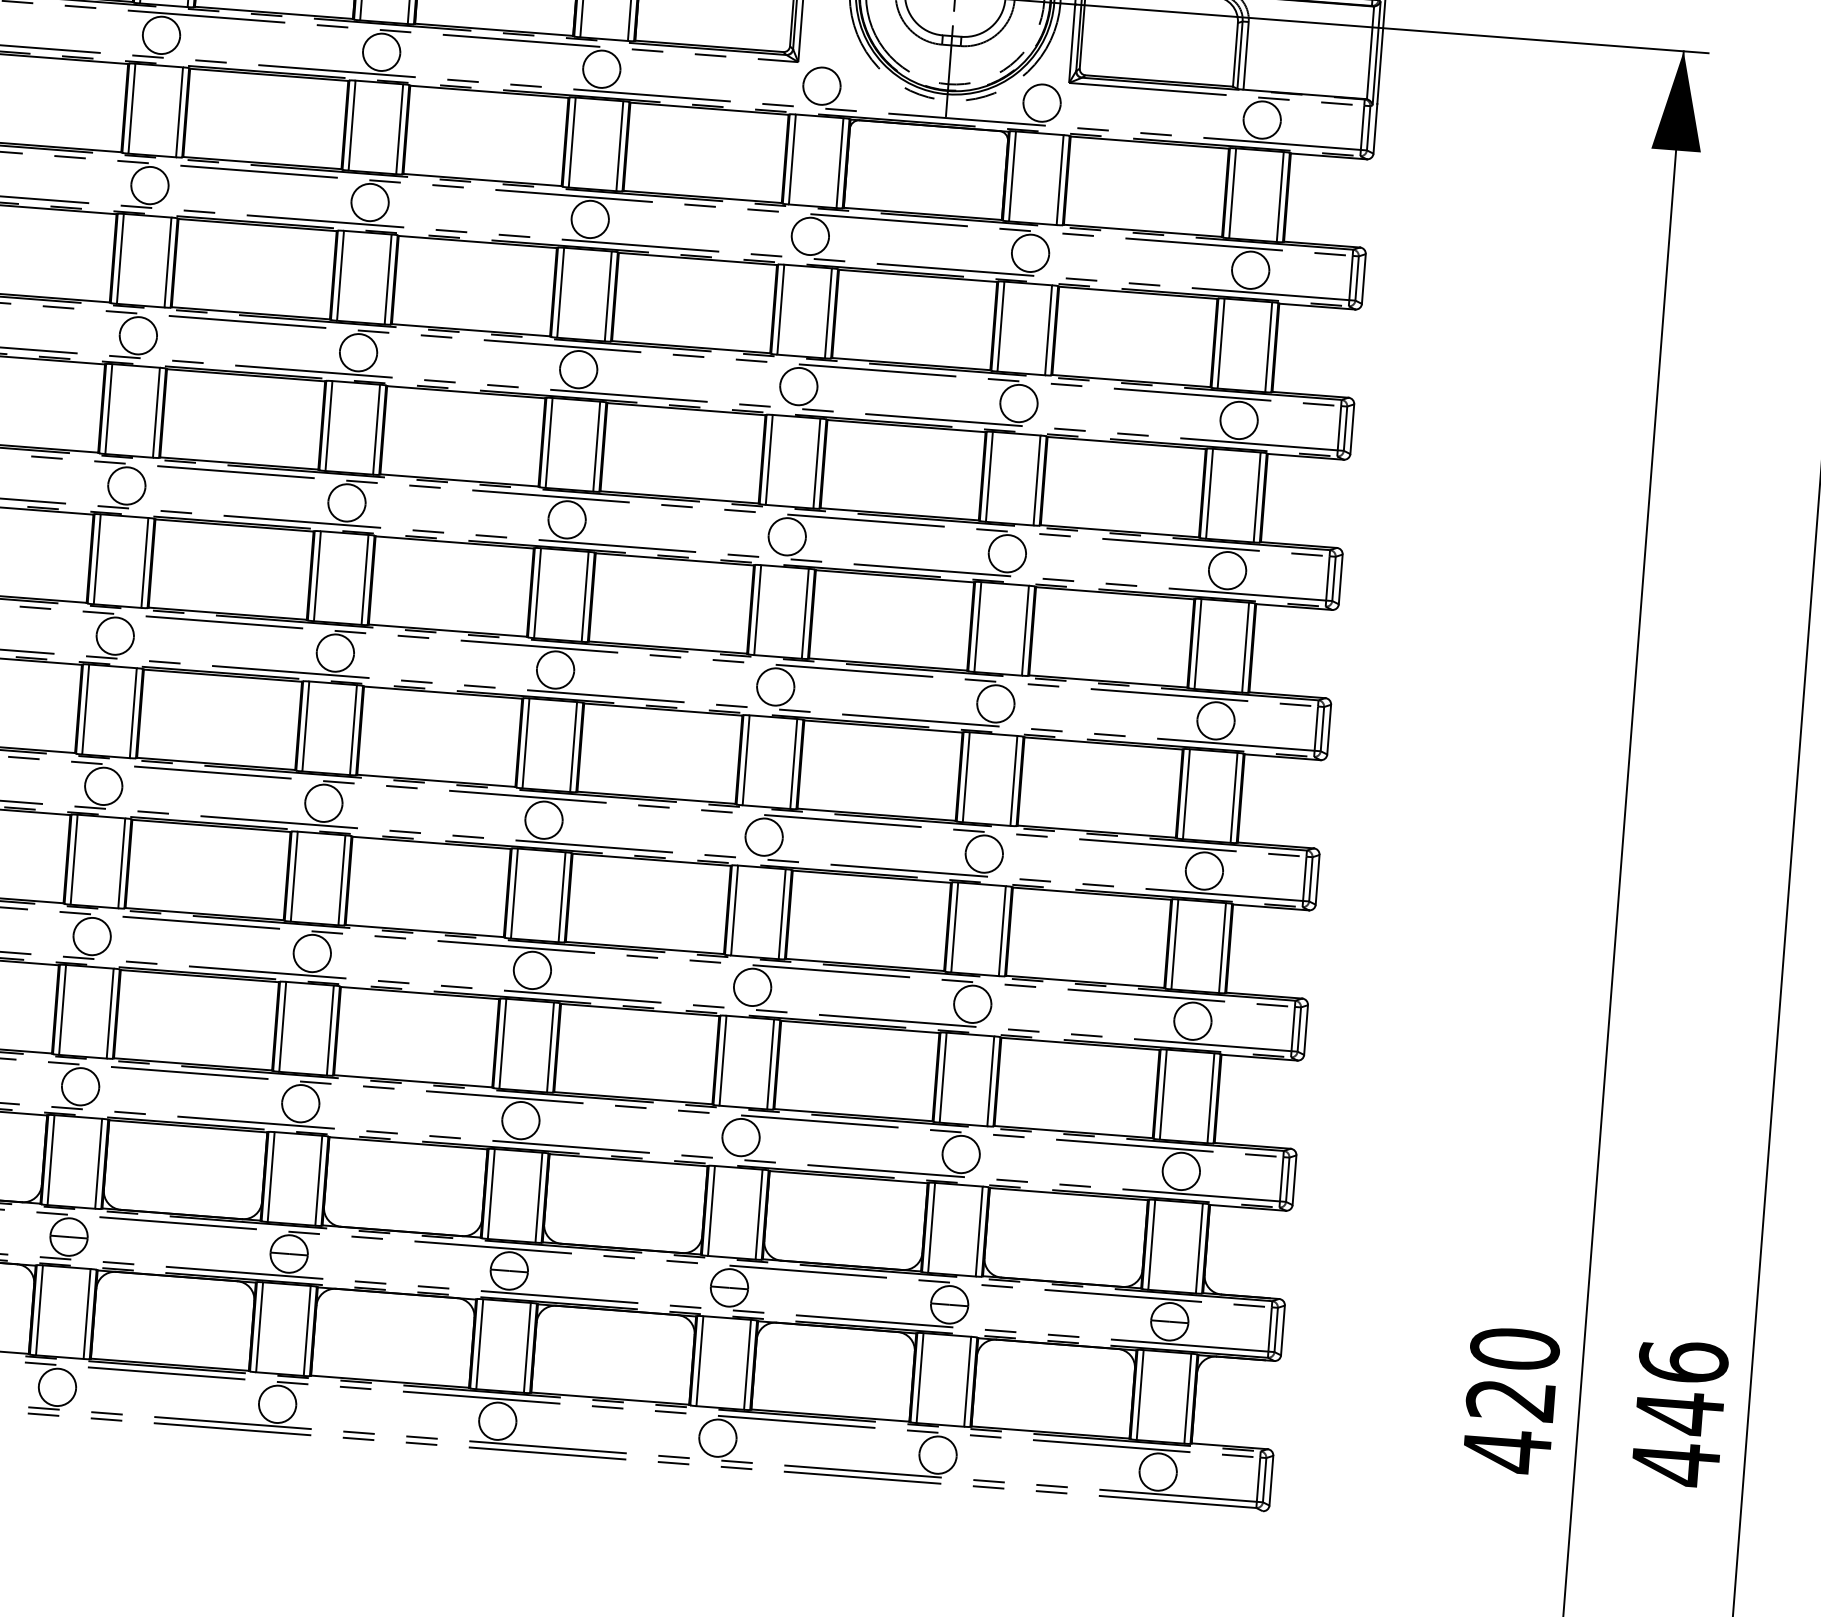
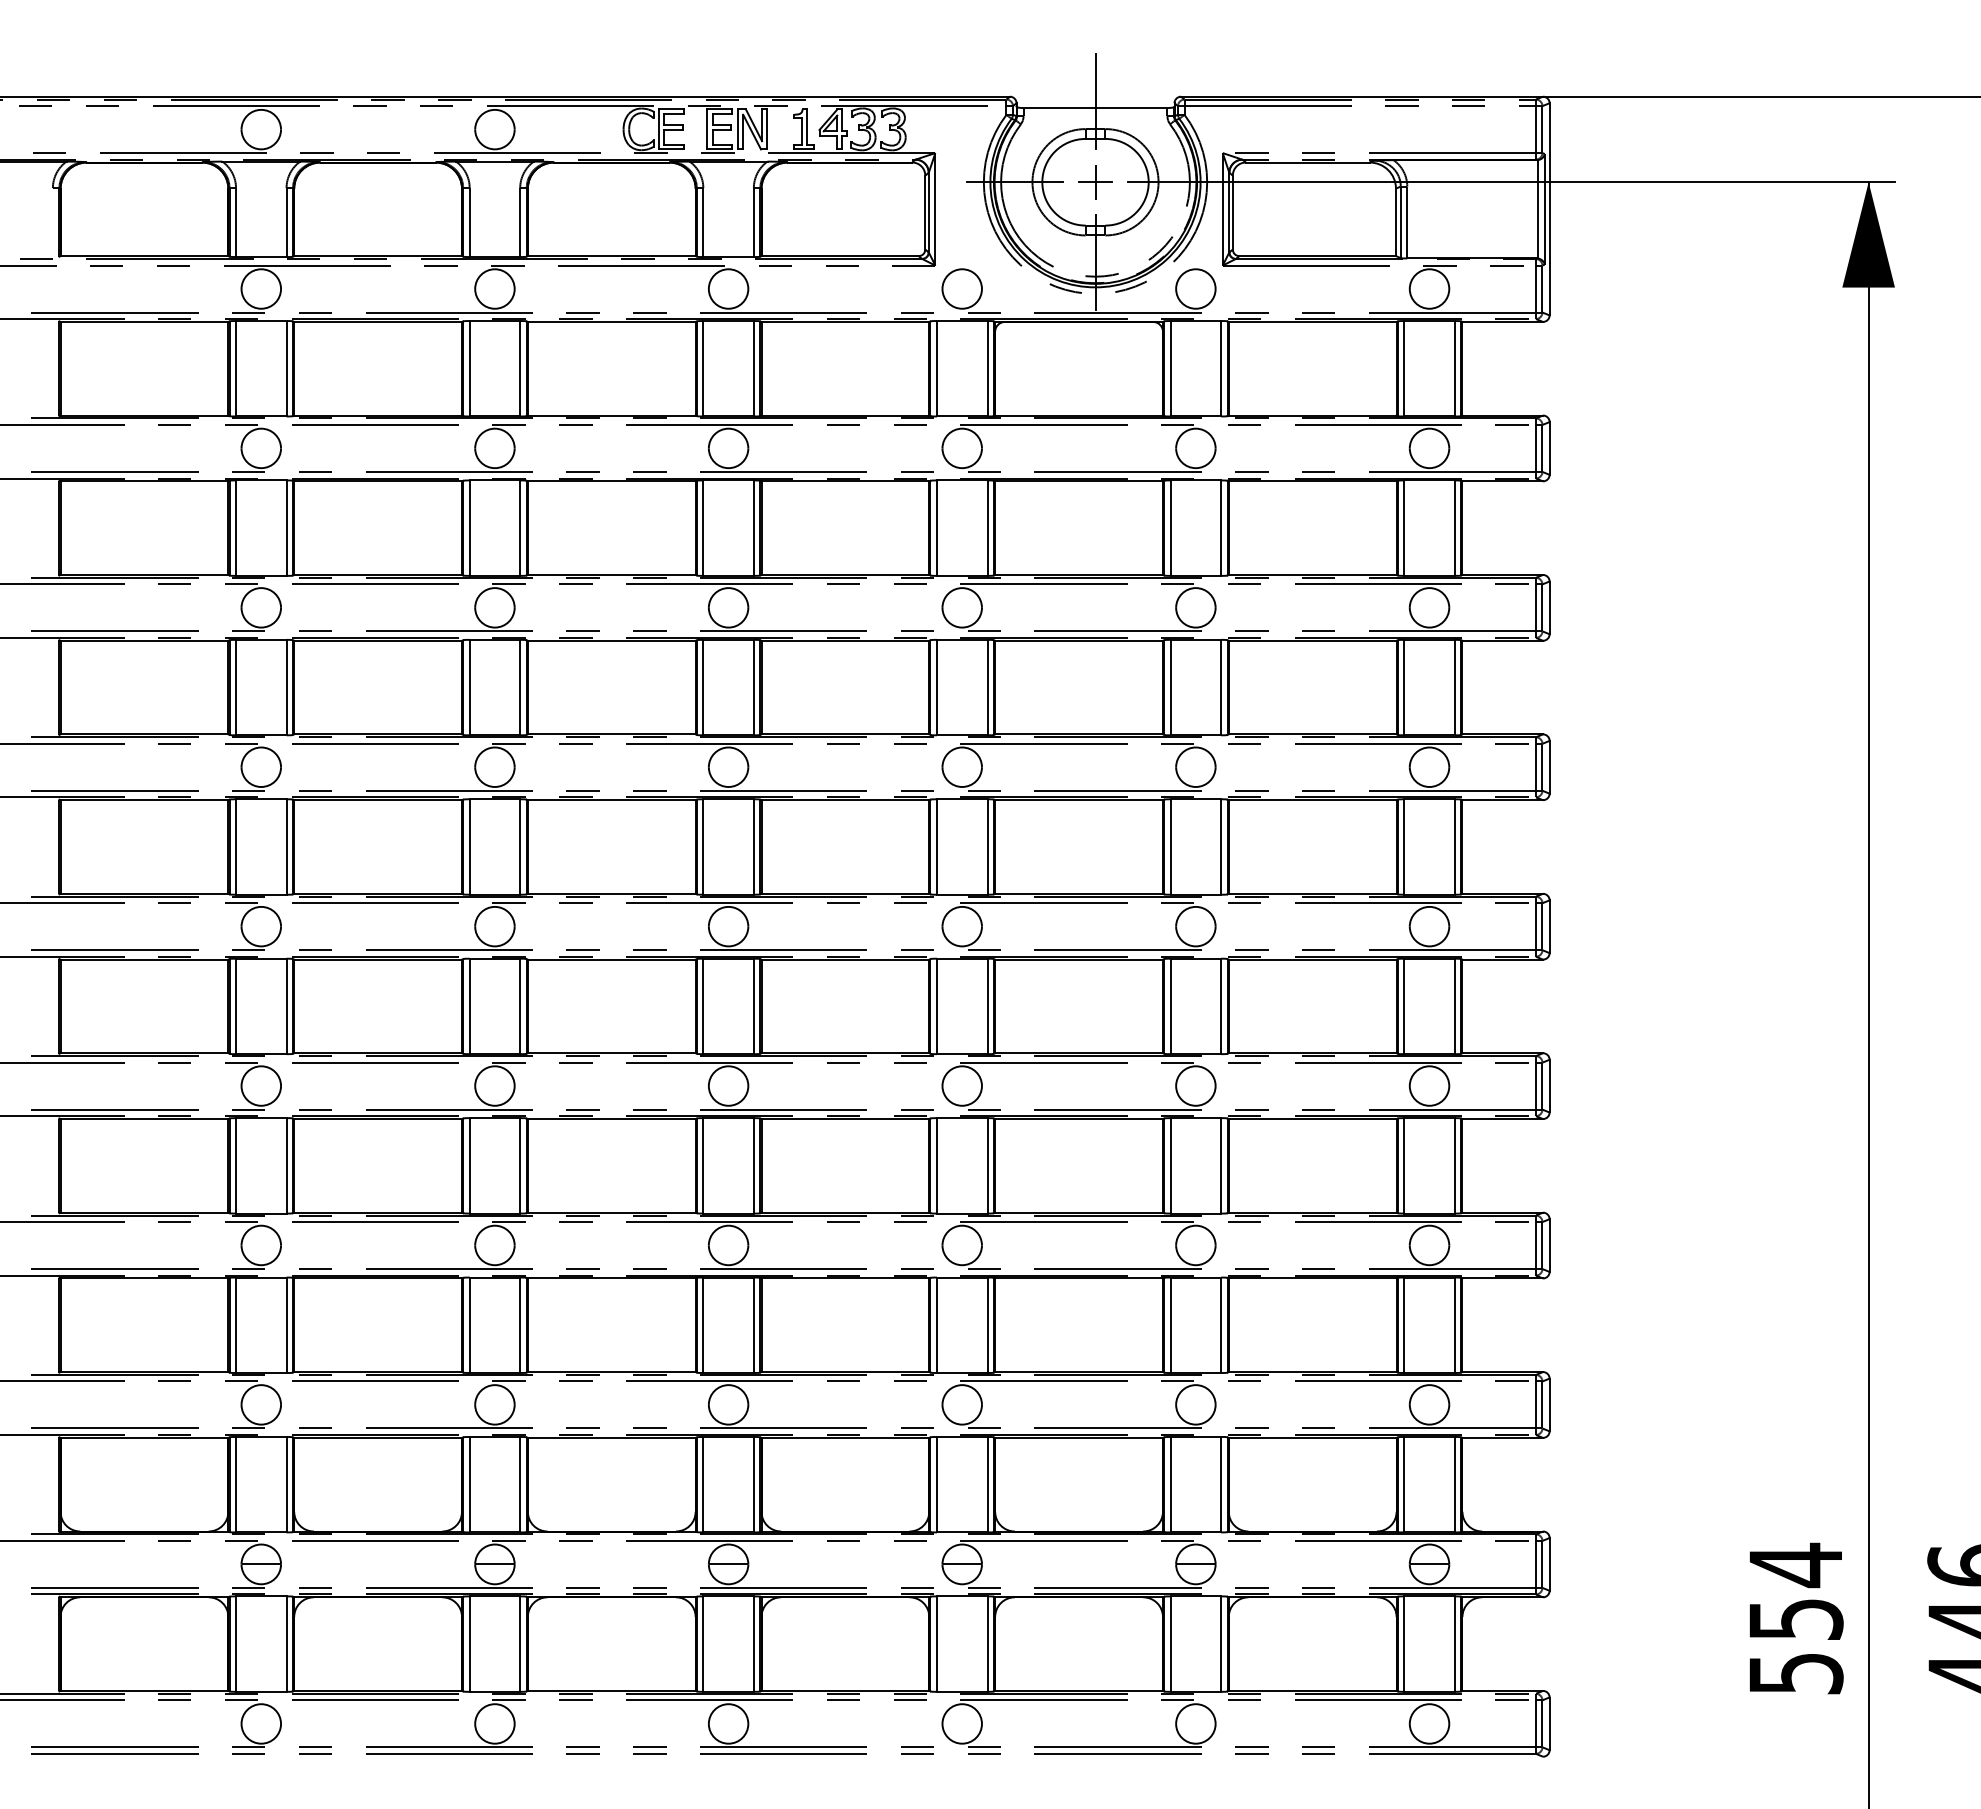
text: (1510, 1400) -> (1795, 1619), 420 -> 554

